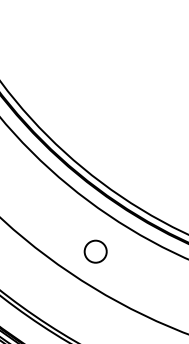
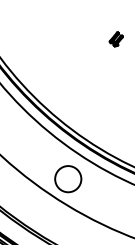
part: (161, 55) -> (115, 39), added
circle: (95, 251) -> (68, 179), size x1.67

